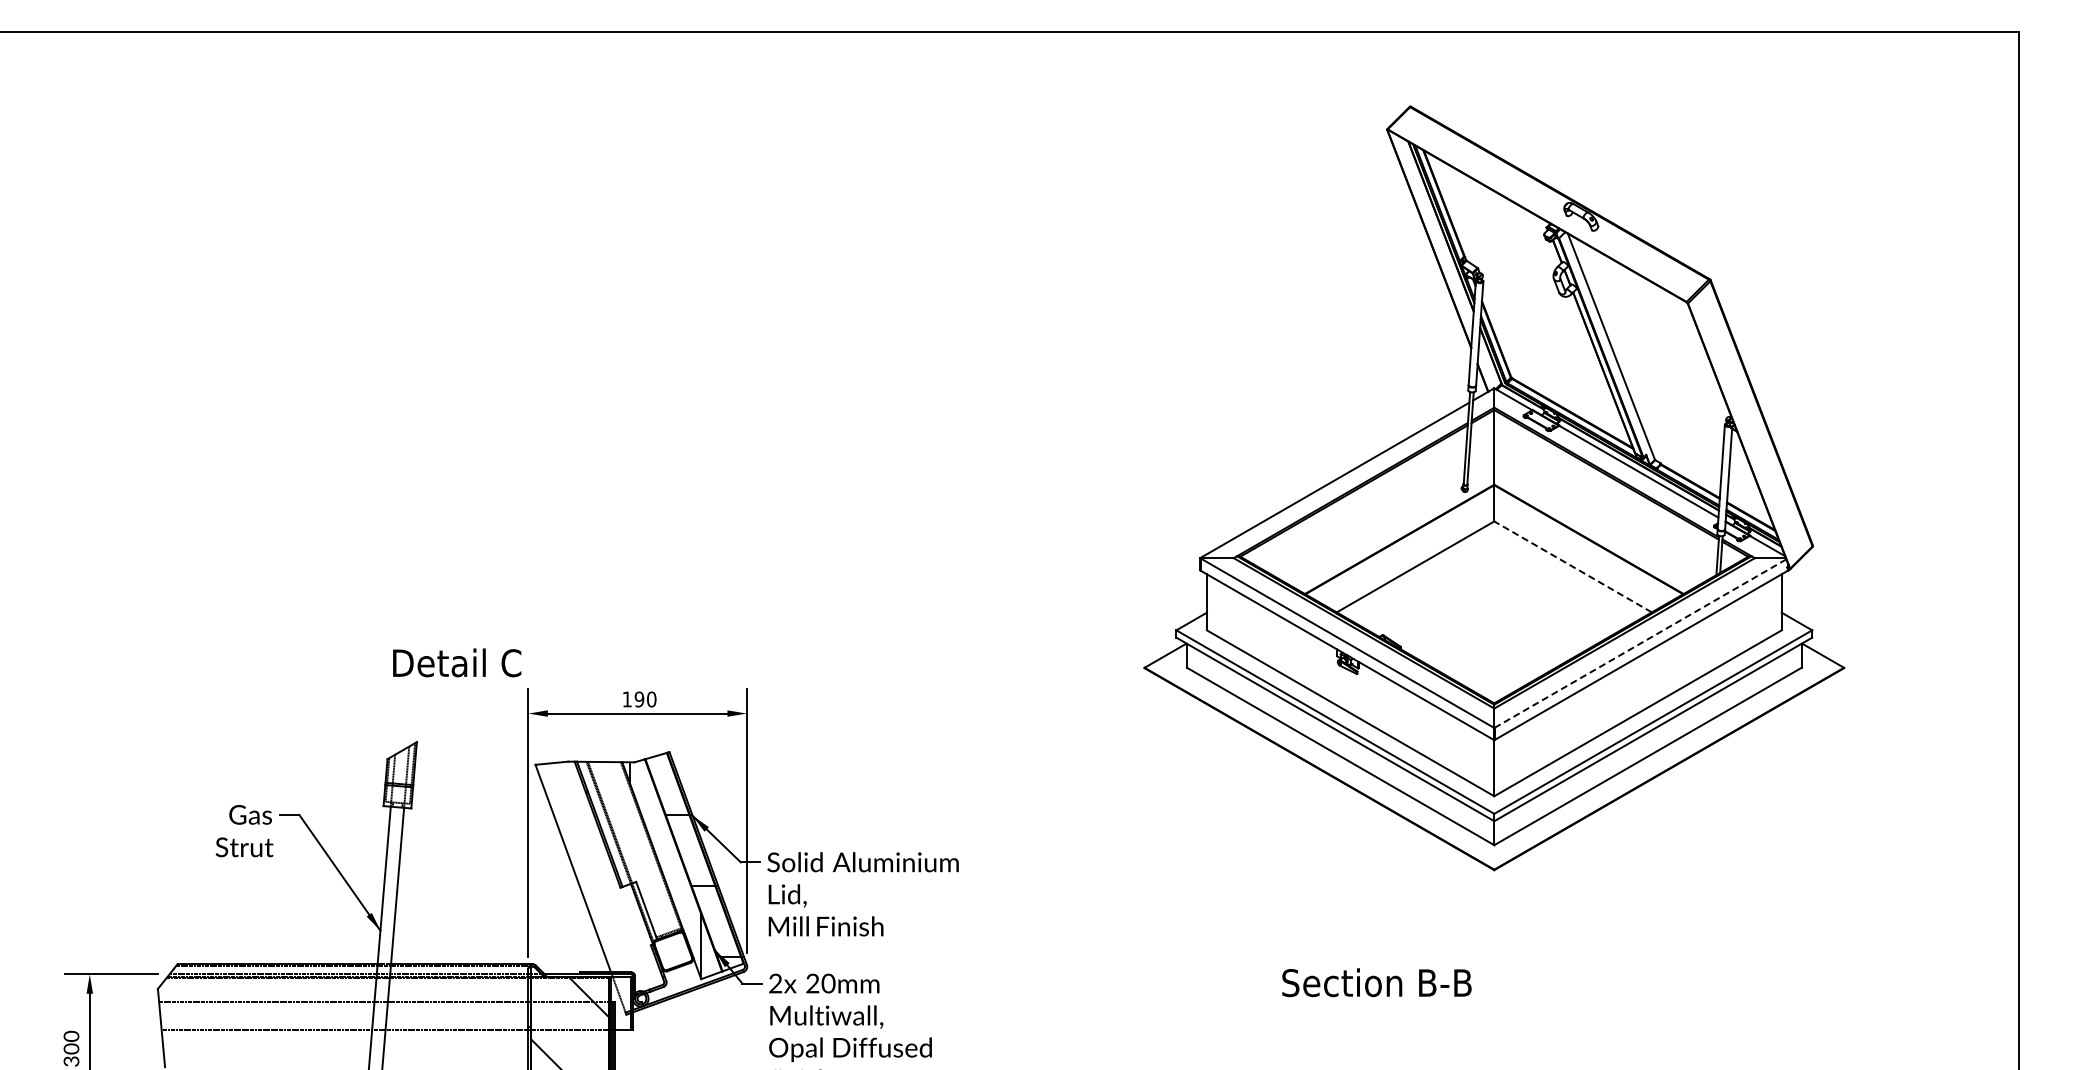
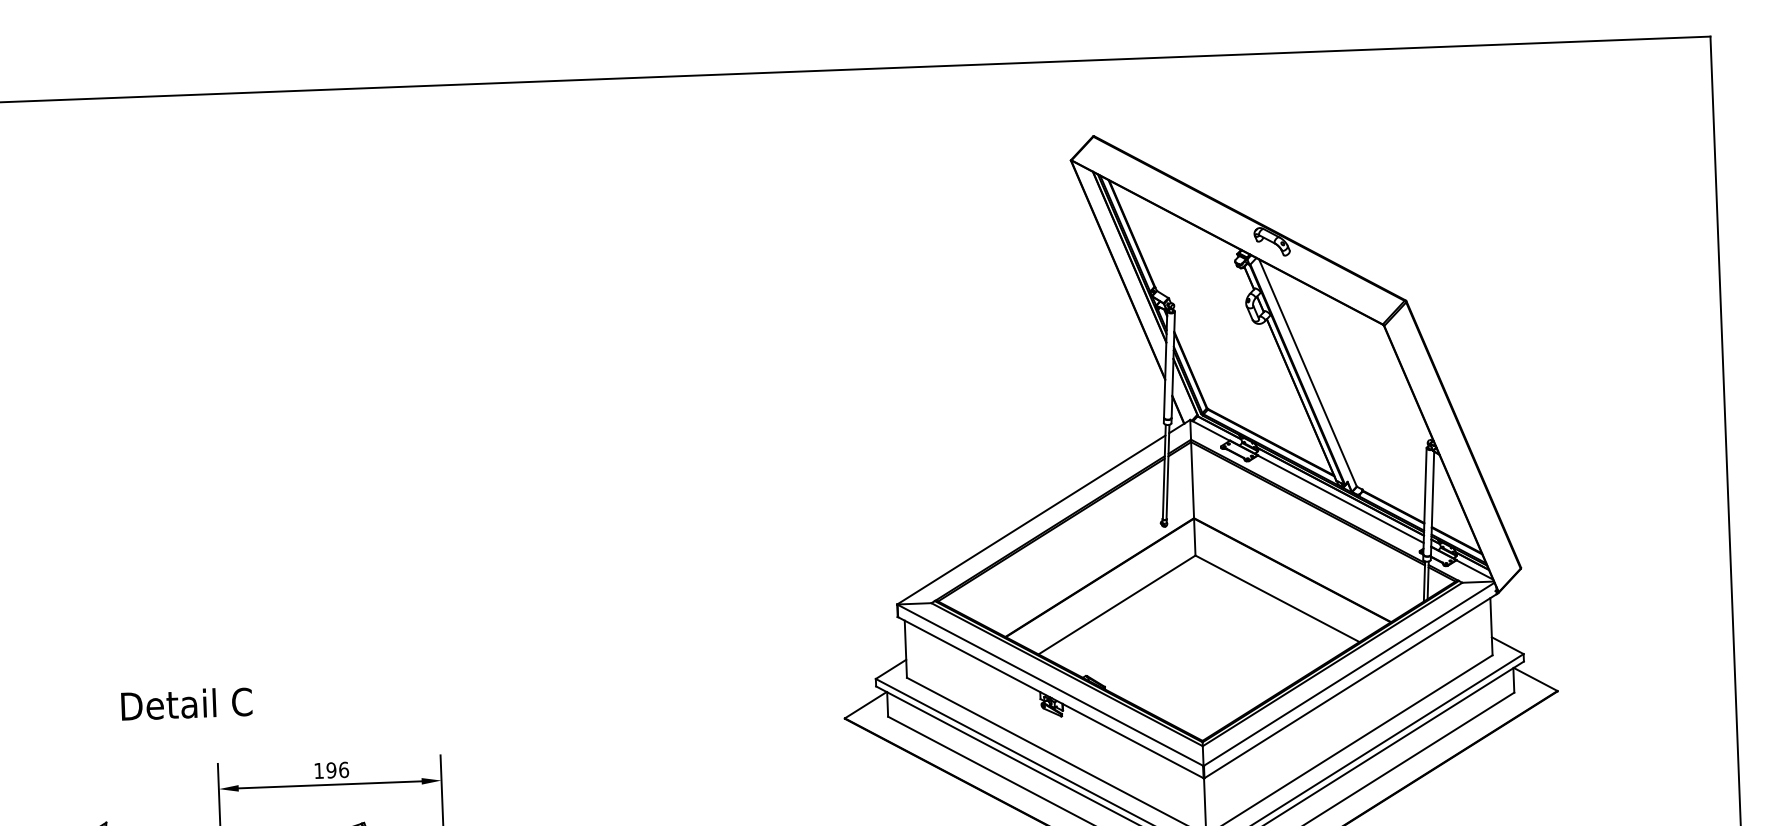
line: (1573, 566) -> (1277, 598), dashed -> solid
line: (1640, 643) -> (1349, 674), dashed -> solid
text: (457, 662) -> (187, 703), moved
text: (651, 699) -> (343, 769), 190 -> 196

